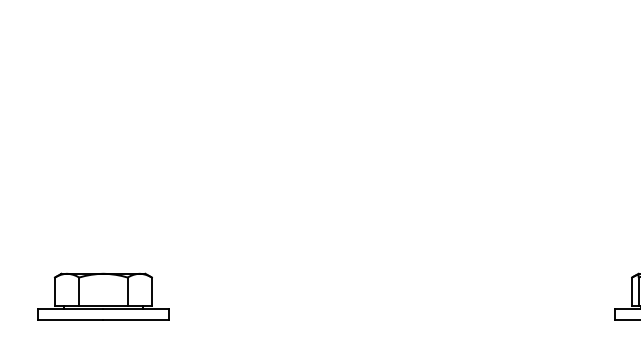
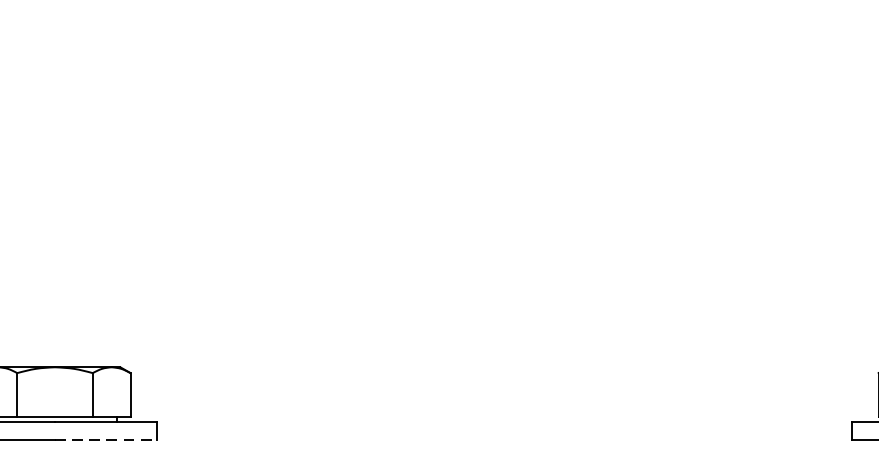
line: (136, 320) -> (106, 440), solid -> dashed

